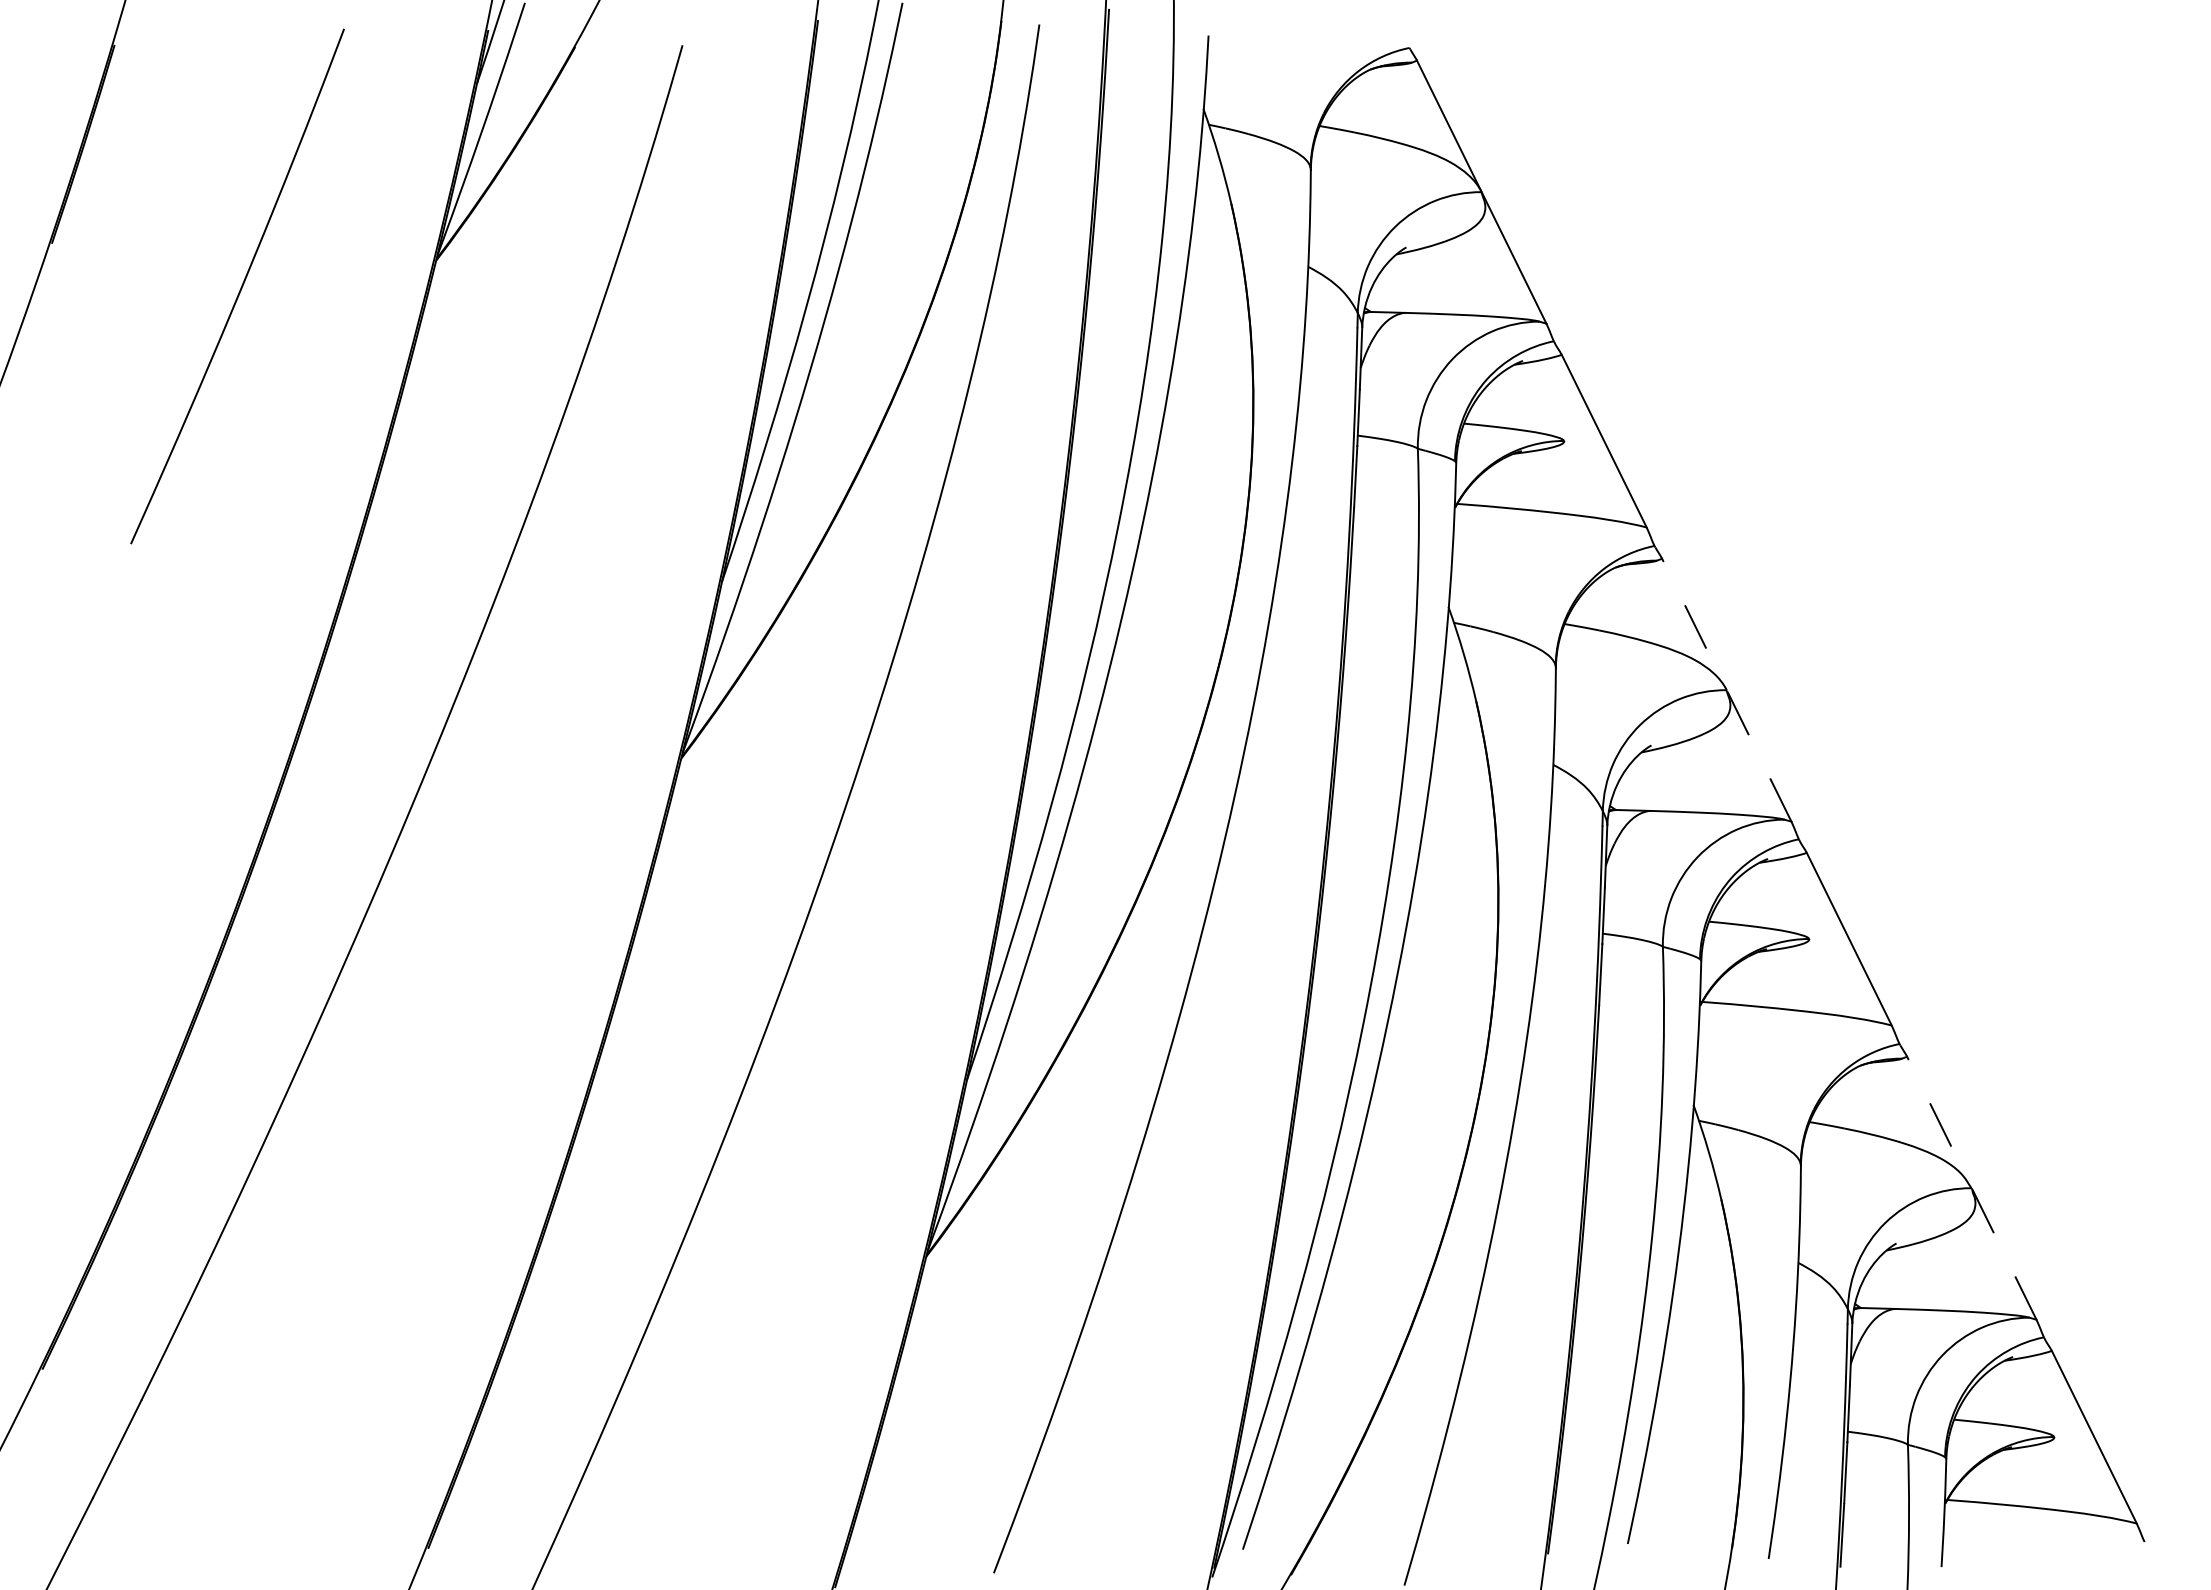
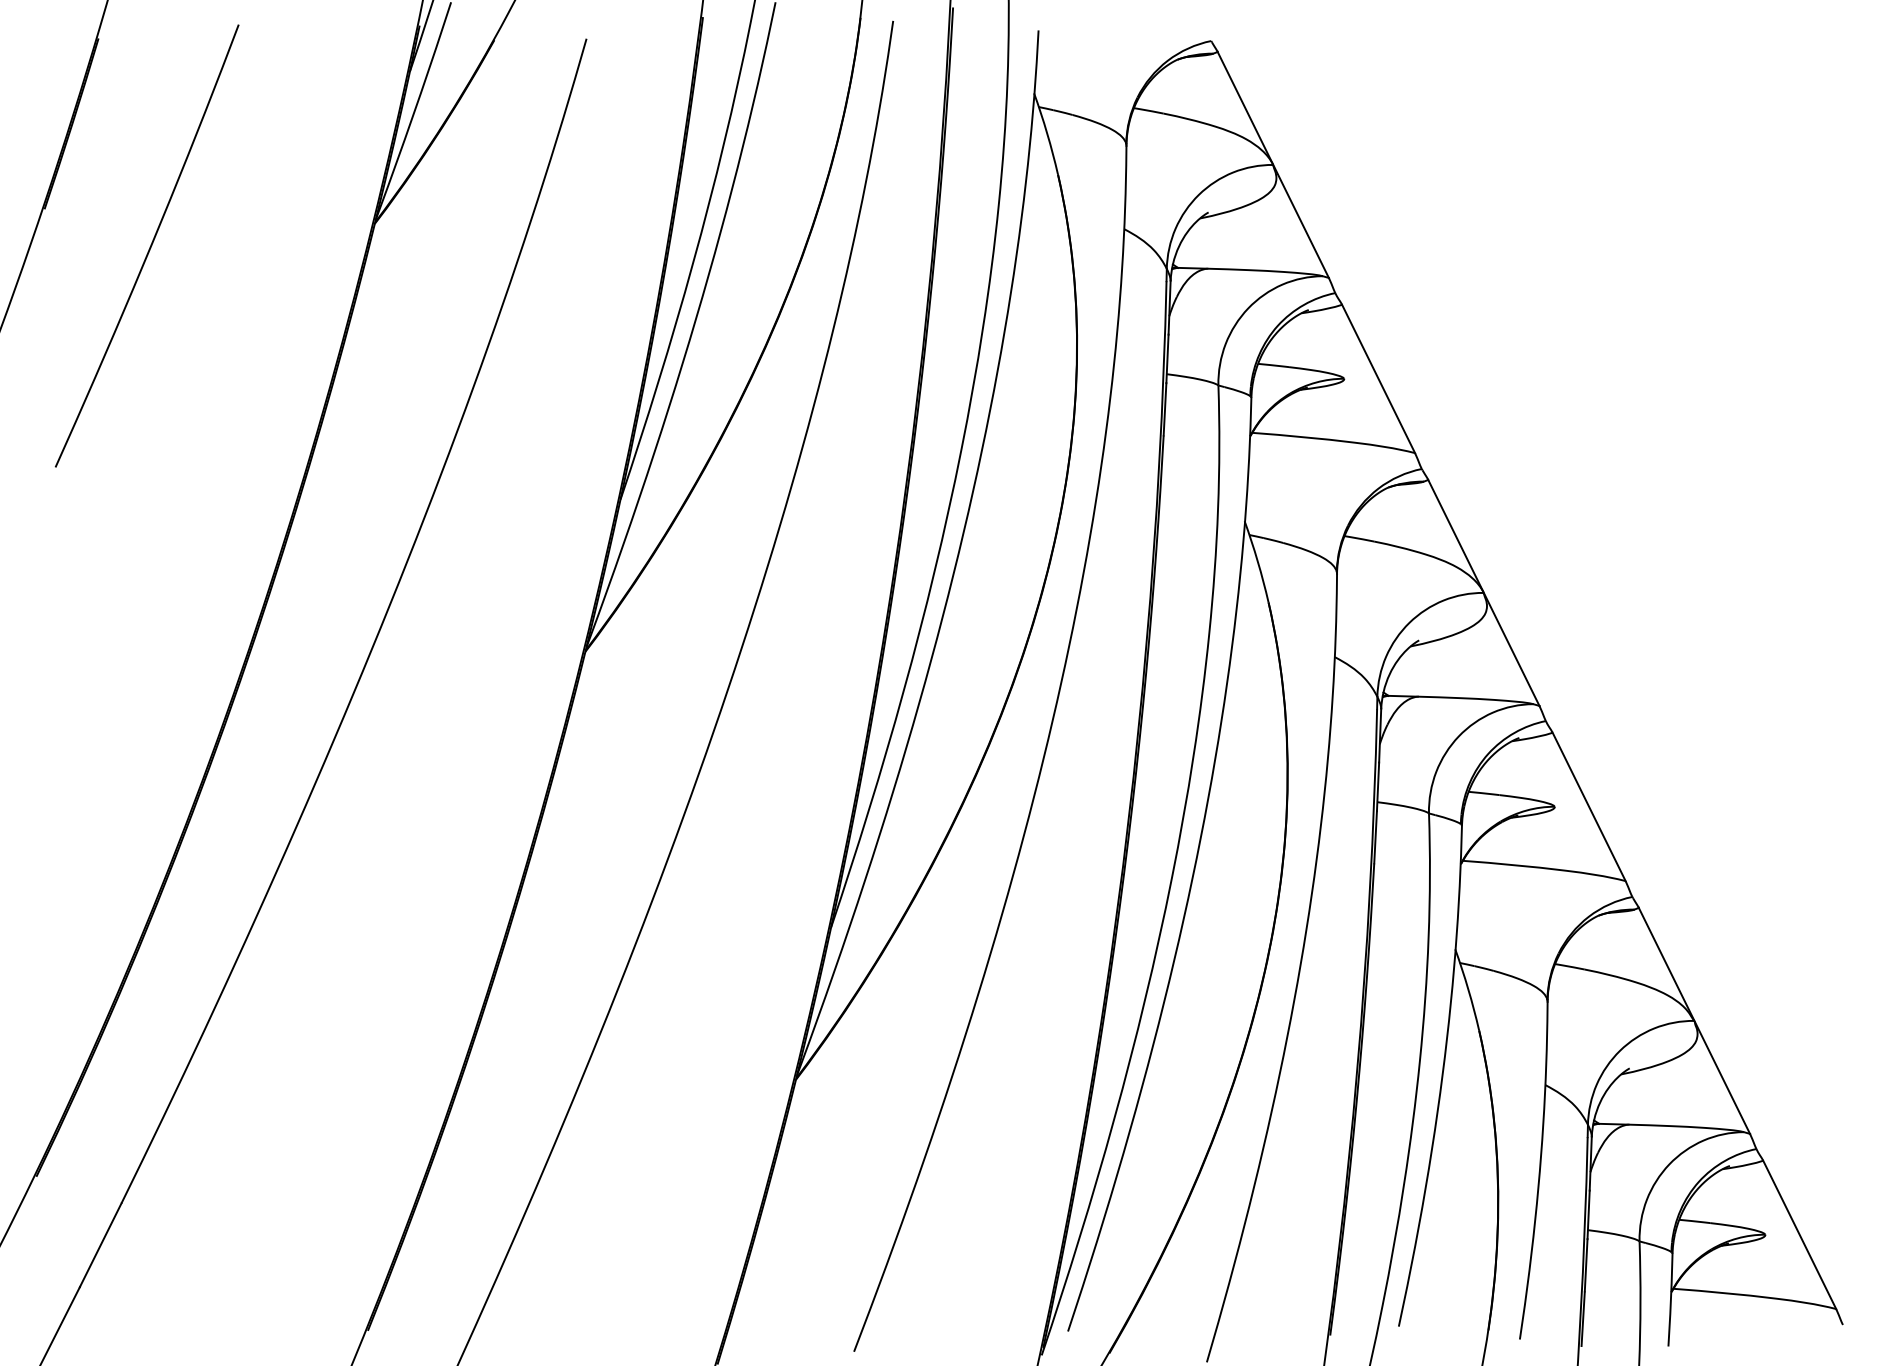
curve: (240, 288) -> (149, 247), moved
line: (1726, 689) -> (1483, 592), dashed -> solid
line: (1971, 1187) -> (1694, 1020), dashed -> solid

